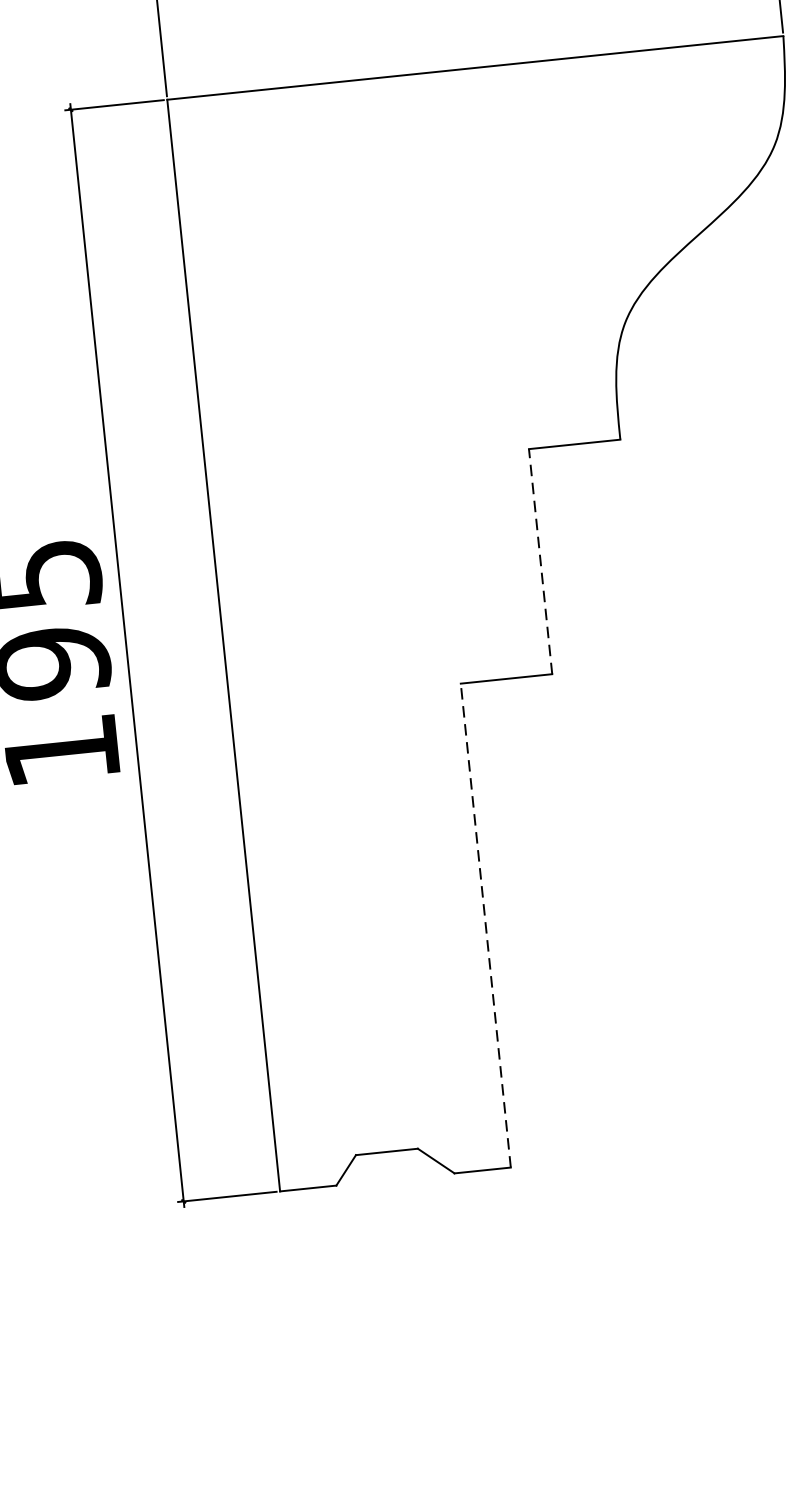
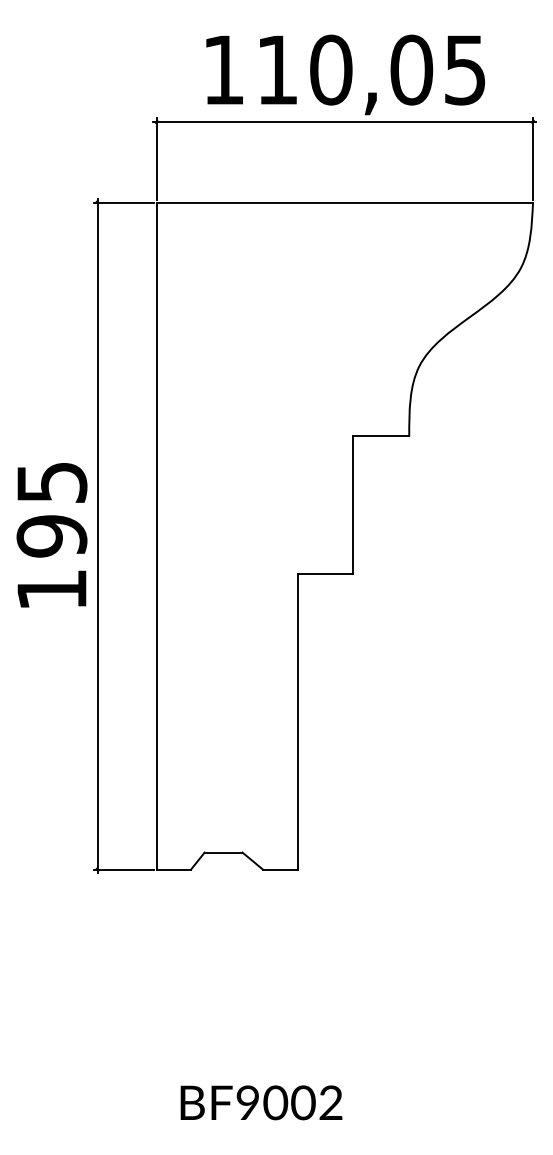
line: (540, 562) -> (353, 505), dashed -> solid
line: (485, 924) -> (297, 721), dashed -> solid

